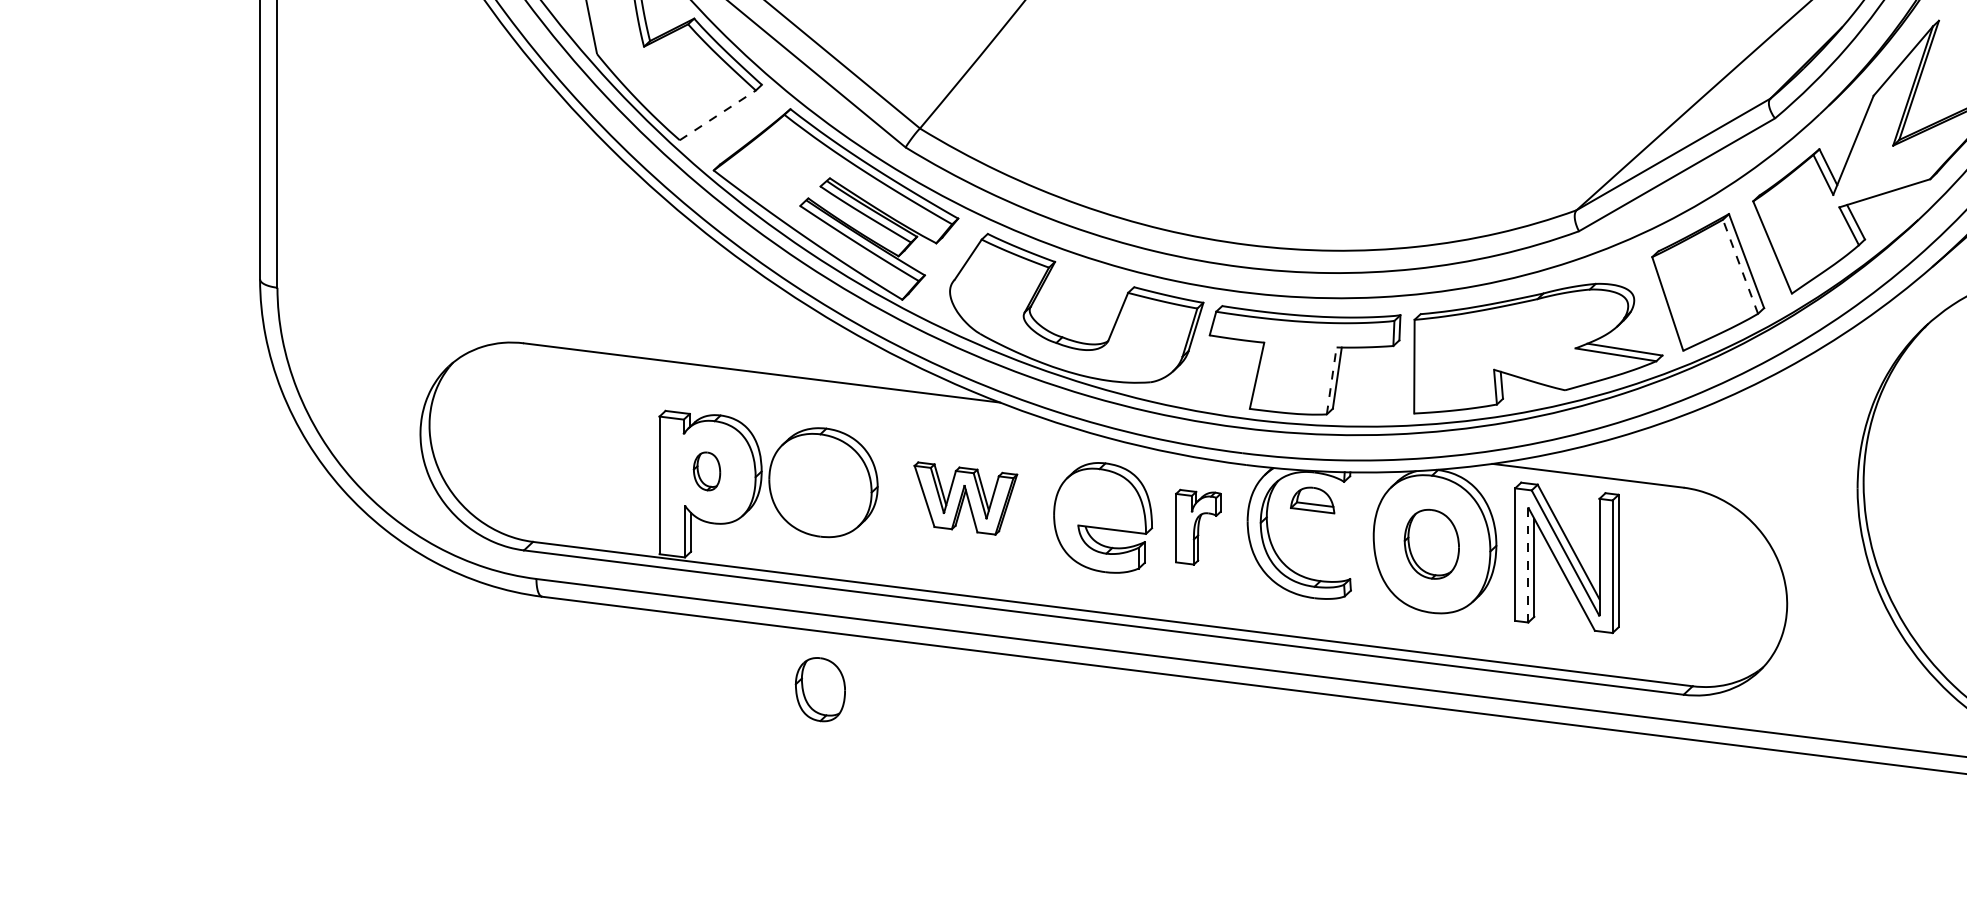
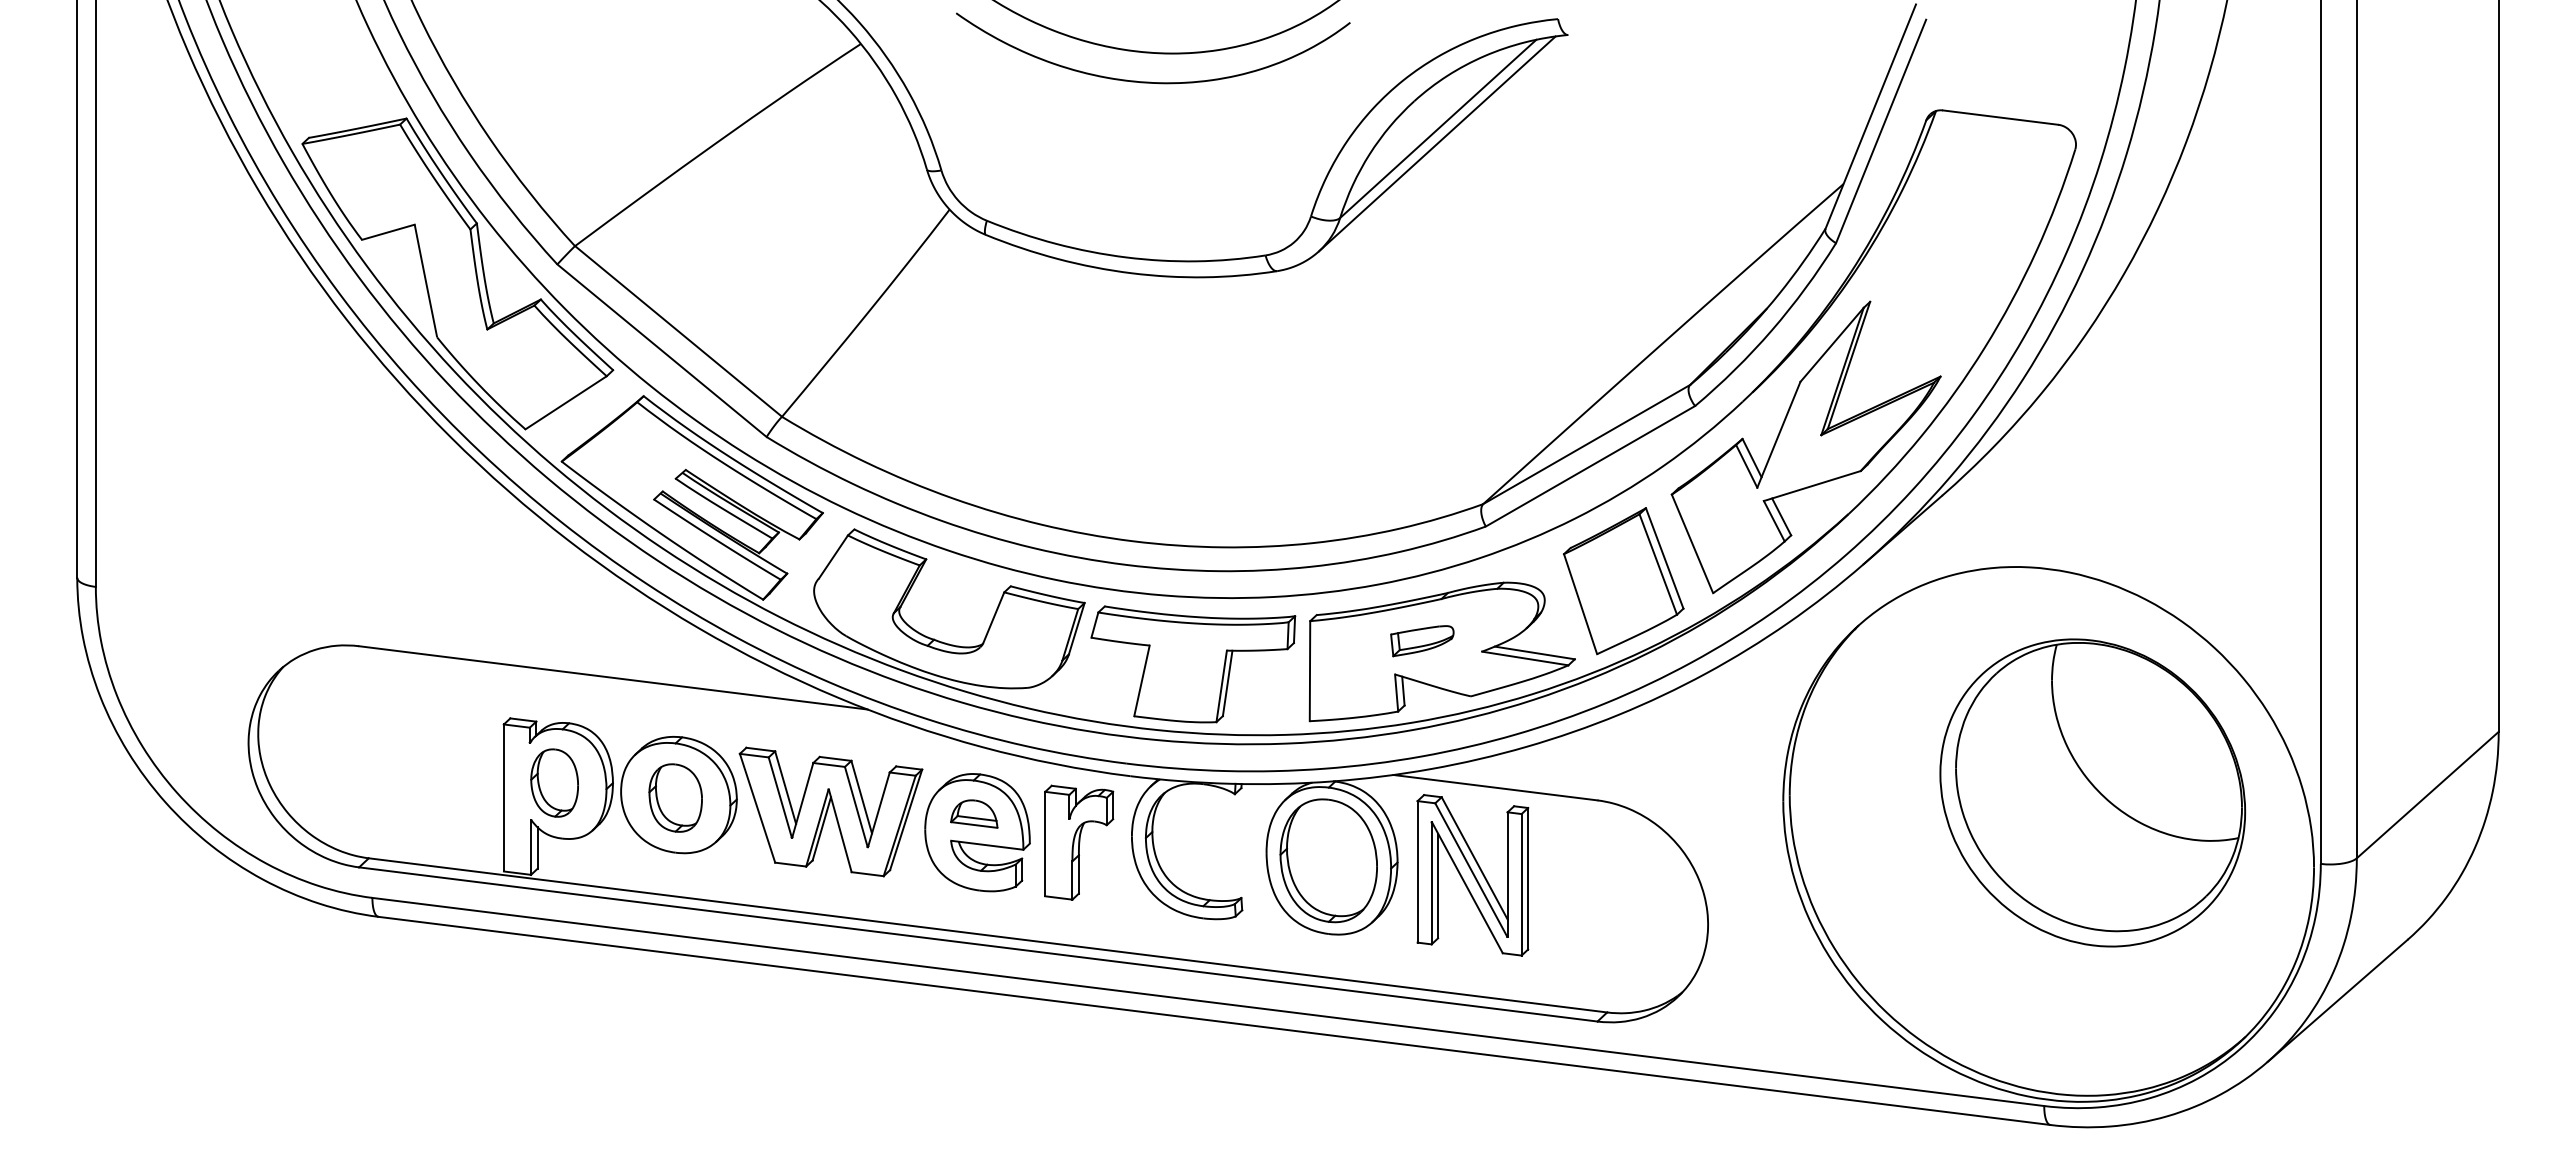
line: (718, 115) -> (566, 402), dashed -> solid
line: (1740, 266) -> (1658, 564), dashed -> solid
part: (1519, 338) -> (1422, 641), added
line: (1331, 380) -> (1221, 685), dashed -> solid
part: (706, 470) -> (554, 782), size x1.67
part: (965, 498) -> (830, 811), size x1.67
part: (1312, 499) -> (974, 813), moved
part: (1198, 527) -> (1079, 842), size x1.43
part: (1431, 543) -> (1328, 860), size x1.67
line: (1528, 564) -> (1431, 882), dashed -> solid
part: (820, 689) -> (675, 797), moved

